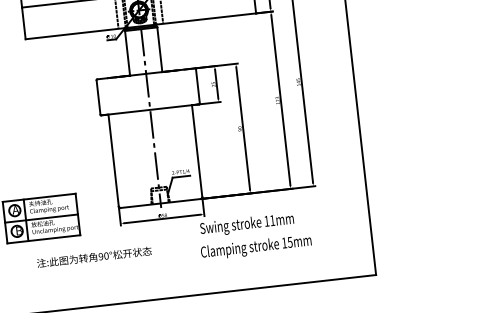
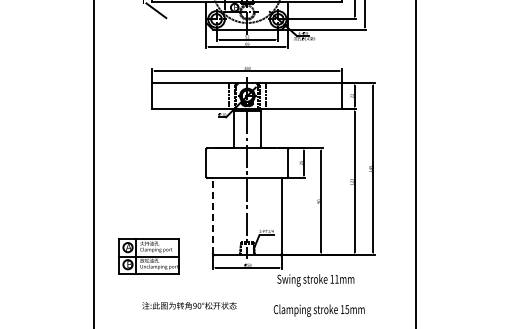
line: (114, 160) -> (213, 215), solid -> dashed
text: (255, 247) -> (318, 310), moved
text: (94, 256) -> (189, 305), moved

